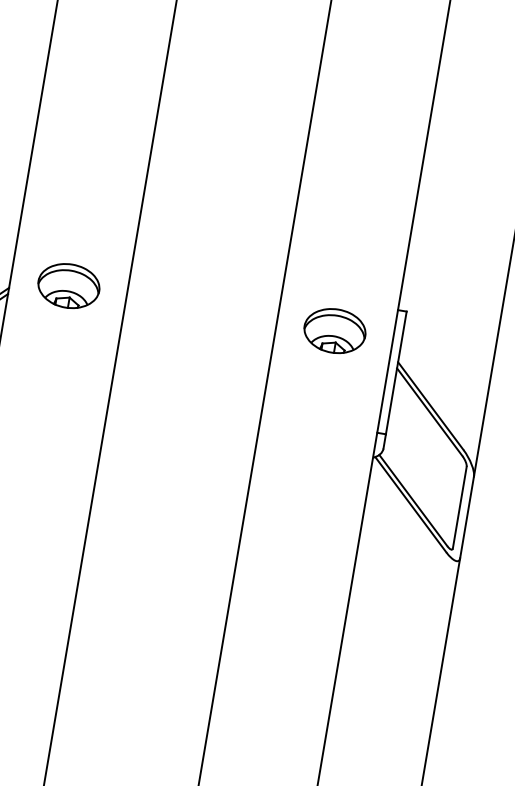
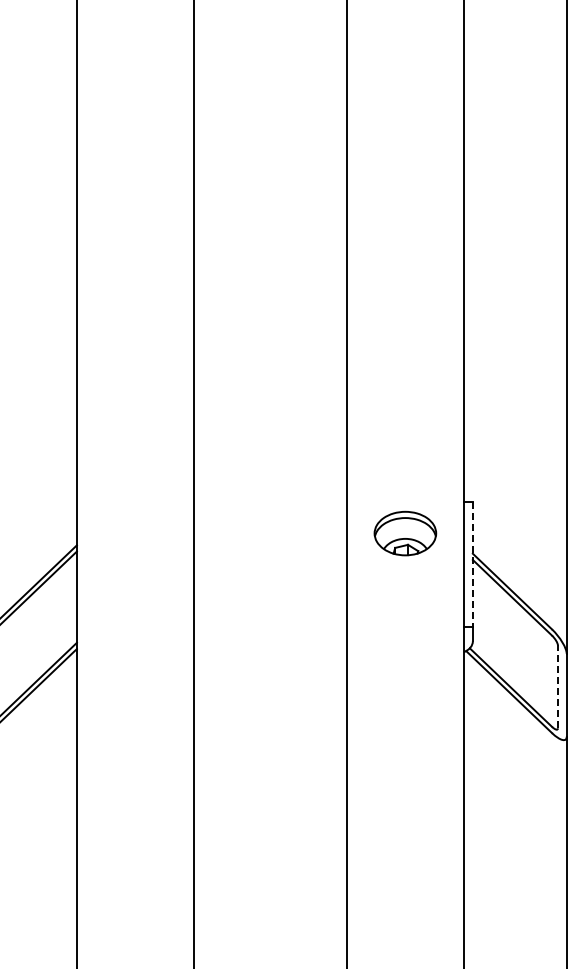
part: (68, 286) -> (135, 533), removed
line: (395, 373) -> (472, 565), solid -> dashed
line: (459, 507) -> (557, 686), solid -> dashed

